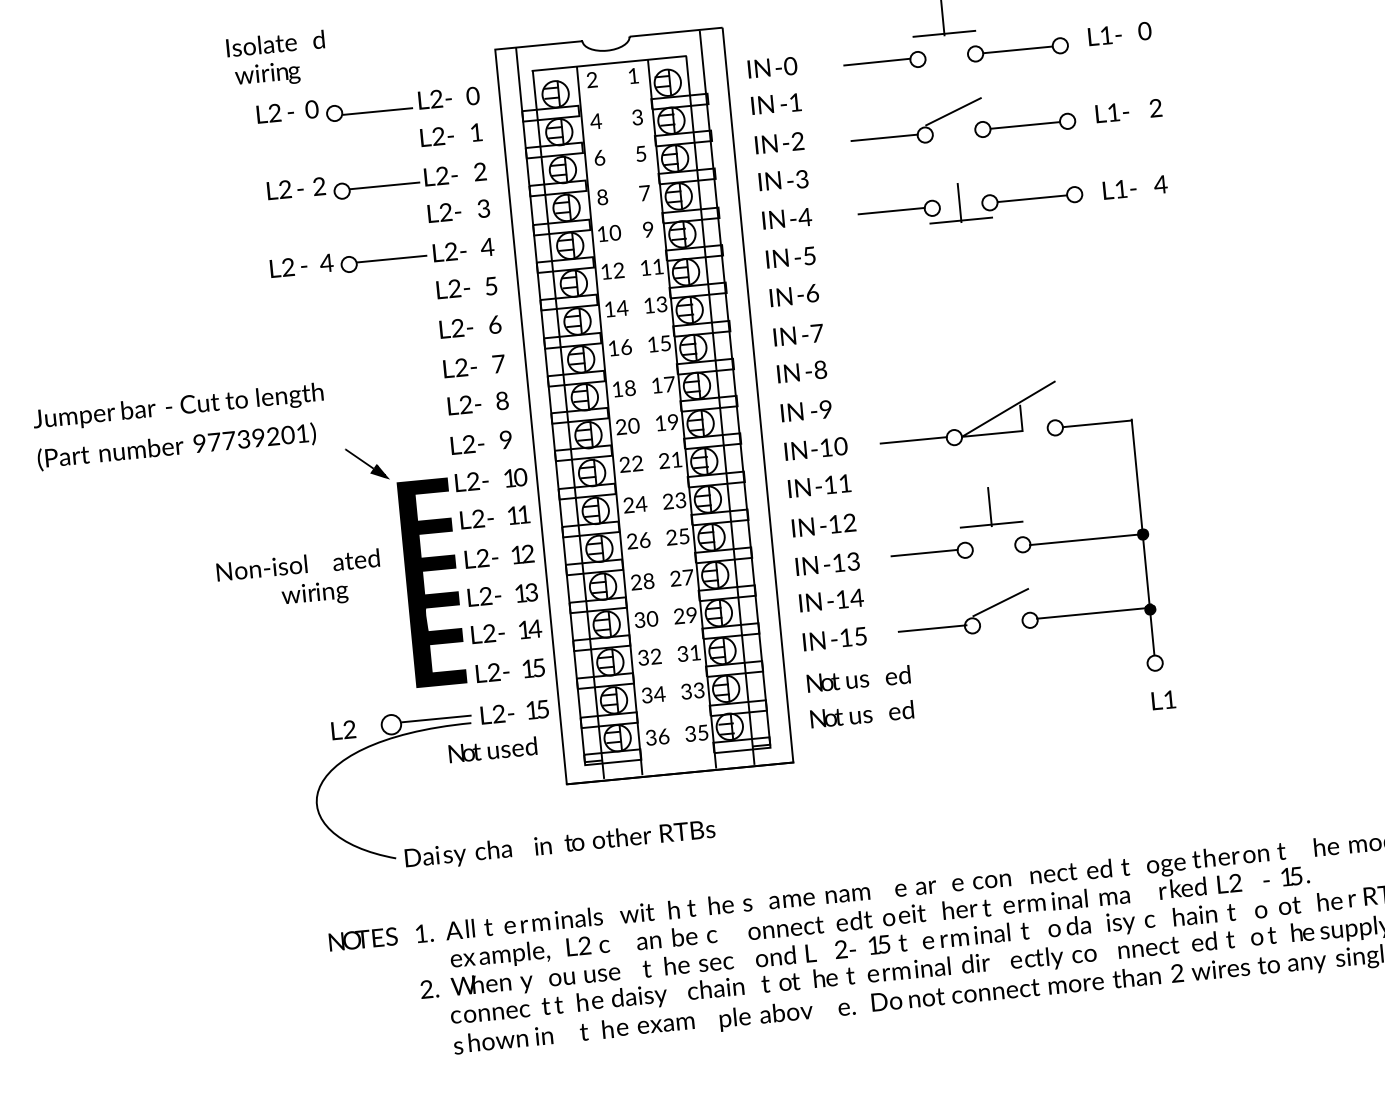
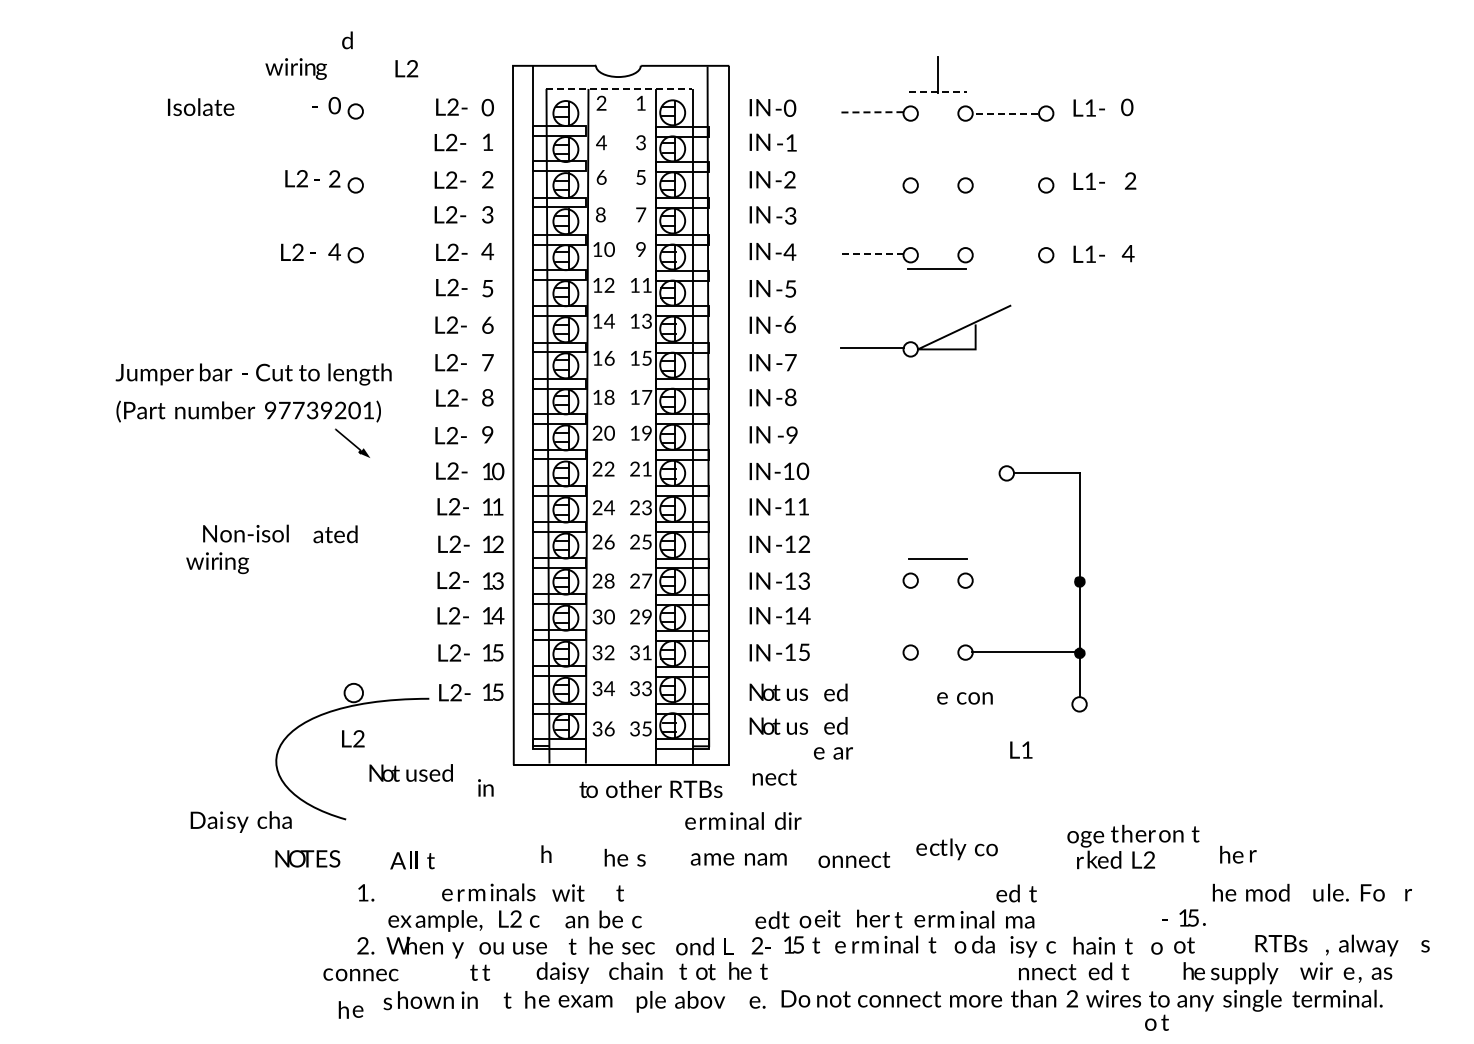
line: (944, 33) -> (938, 91), solid -> dashed
text: (261, 44) -> (201, 106), moved
line: (1017, 49) -> (1005, 113), solid -> dashed
line: (876, 62) -> (871, 112), solid -> dashed
line: (609, 63) -> (619, 89), solid -> dashed
line: (377, 111) -> (396, 113), removed
line: (953, 111) -> (939, 165), removed
text: (268, 113) -> (406, 68), moved
line: (1024, 125) -> (1005, 185), removed
line: (883, 138) -> (871, 184), removed
line: (384, 186) -> (396, 184), removed
line: (1031, 199) -> (1005, 255), removed
line: (959, 202) -> (936, 252), removed
line: (891, 211) -> (871, 254), solid -> dashed
line: (391, 259) -> (396, 254), removed
text: (179, 426) -> (253, 392), moved
part: (973, 428) -> (929, 342), moved
fill: (379, 471) -> (365, 453), removed
line: (989, 507) -> (937, 542), removed
line: (1086, 539) -> (1026, 581), removed
line: (923, 553) -> (871, 579), removed
fill: (431, 582) -> (404, 562), removed
text: (314, 594) -> (217, 563), moved
line: (1000, 601) -> (939, 632), removed
line: (932, 628) -> (872, 651), removed
text: (1163, 699) -> (1021, 749), moved
line: (436, 718) -> (396, 691), removed
text: (343, 729) -> (353, 738), moved
text: (492, 749) -> (410, 772), moved
text: (639, 834) -> (650, 788), moved
text: (542, 845) -> (485, 787), moved
text: (457, 854) -> (240, 821), moved
text: (1217, 870) -> (1133, 846), moved
text: (1053, 873) -> (774, 777), moved
text: (981, 882) -> (964, 698), moved
text: (915, 888) -> (833, 753), moved
text: (819, 898) -> (738, 859), moved
text: (1337, 900) -> (1238, 854), moved
text: (729, 903) -> (624, 857), moved
text: (673, 909) -> (546, 853), moved
text: (786, 927) -> (854, 859), moved
text: (469, 928) -> (412, 860), moved
text: (1263, 936) -> (1156, 1022), moved
text: (362, 938) -> (307, 858), moved
text: (1053, 958) -> (956, 849), moved
text: (928, 967) -> (743, 820), moved
text: (589, 1000) -> (350, 1009), moved
text: (489, 1013) -> (360, 974), moved

